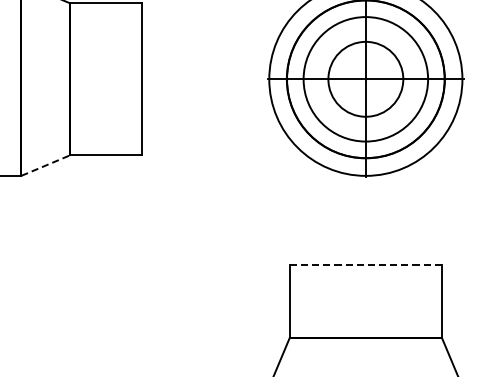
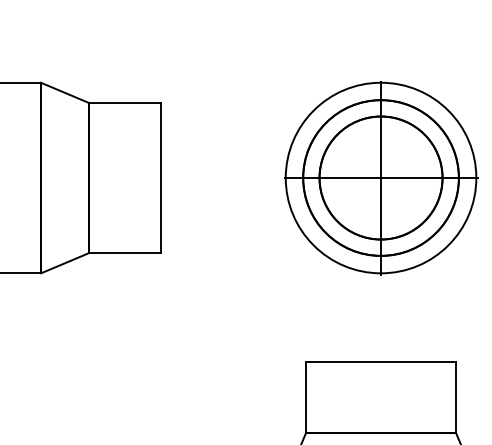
circle: (365, 78) -> (380, 177), size x1.67
line: (46, 165) -> (65, 263), dashed -> solid
line: (366, 265) -> (381, 361), dashed -> solid

